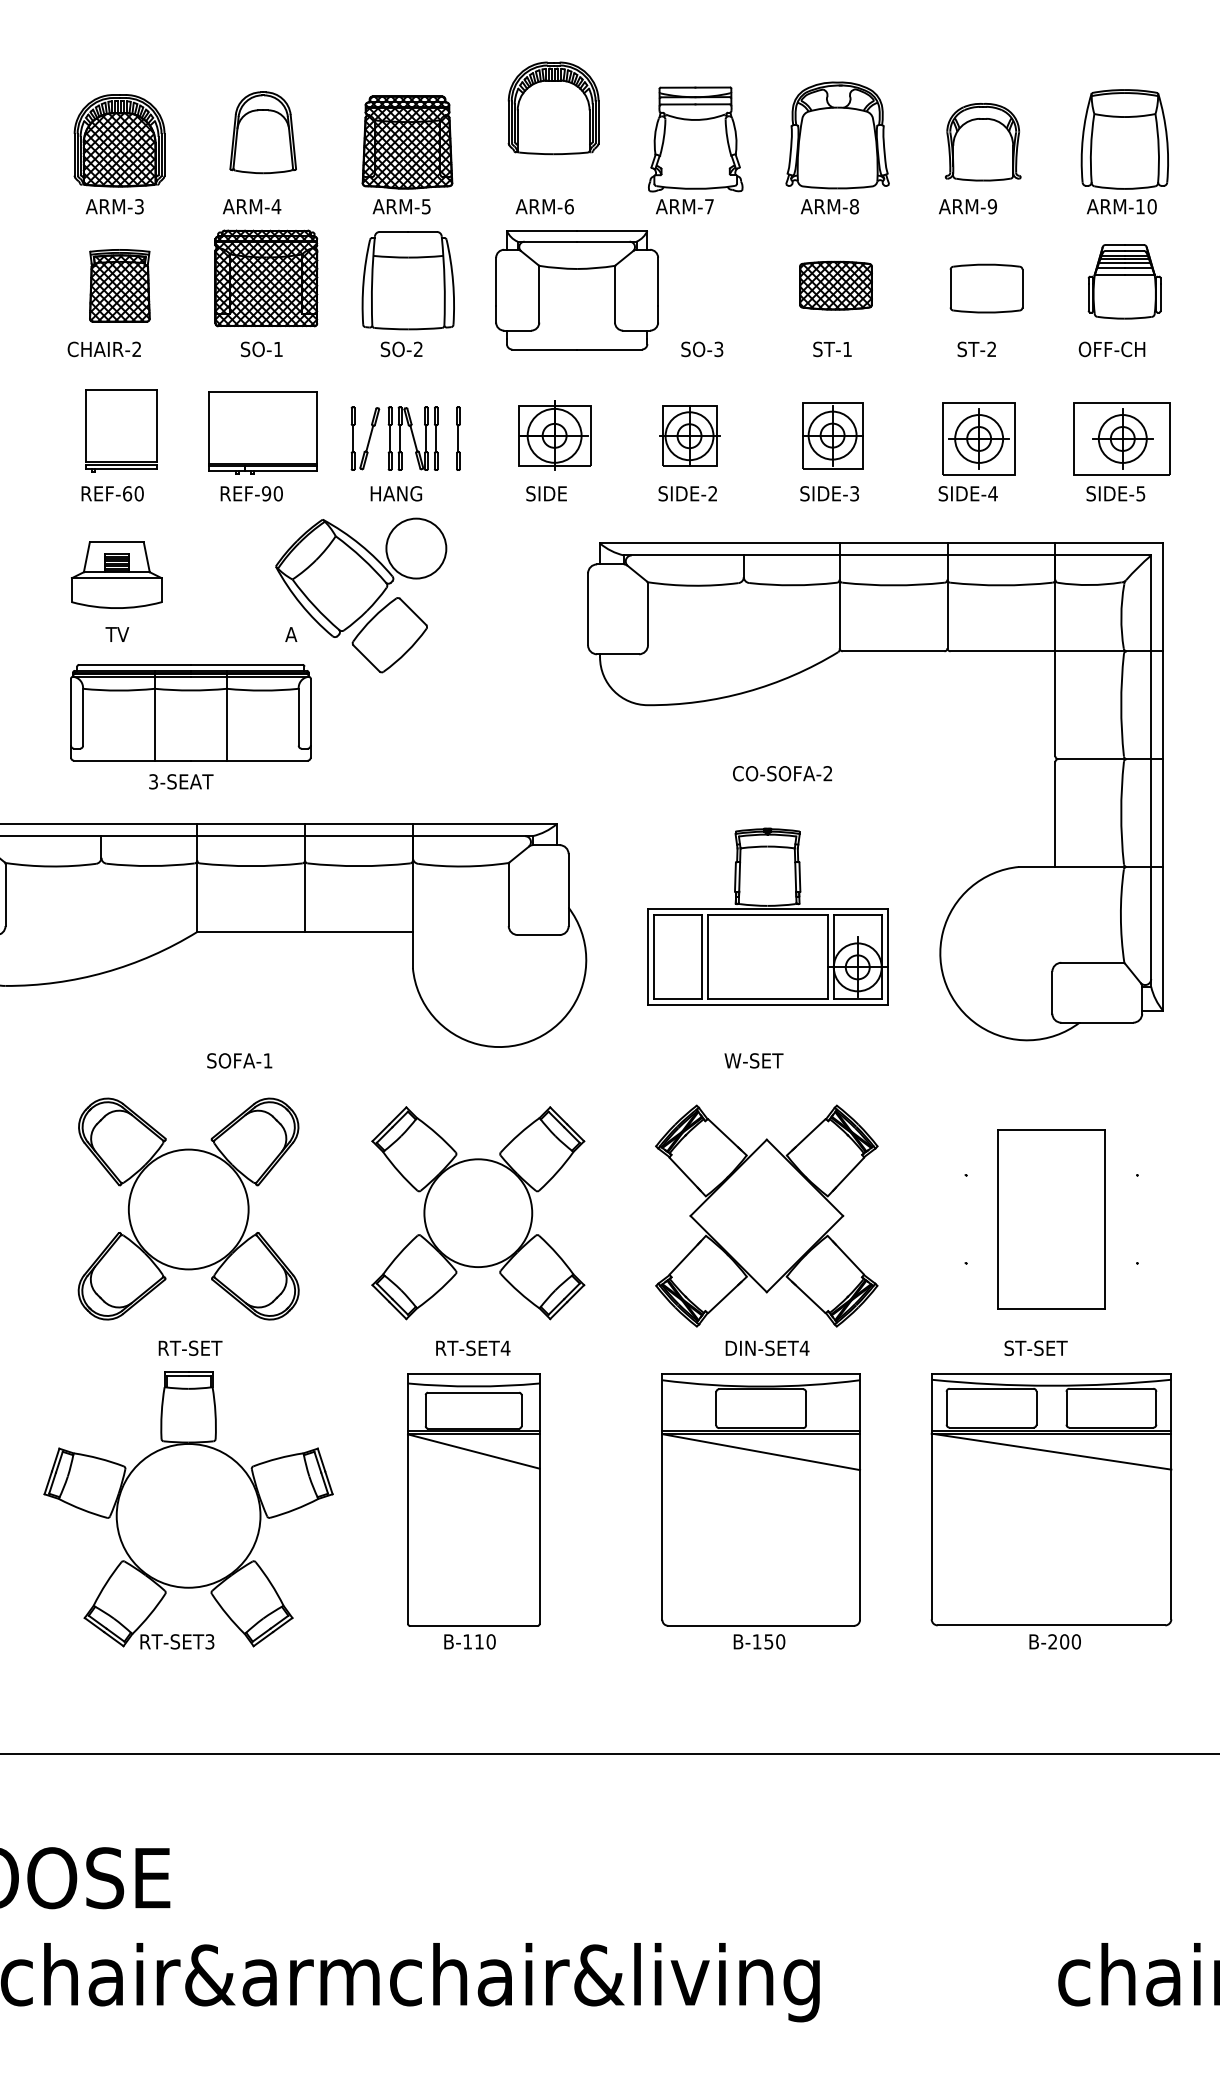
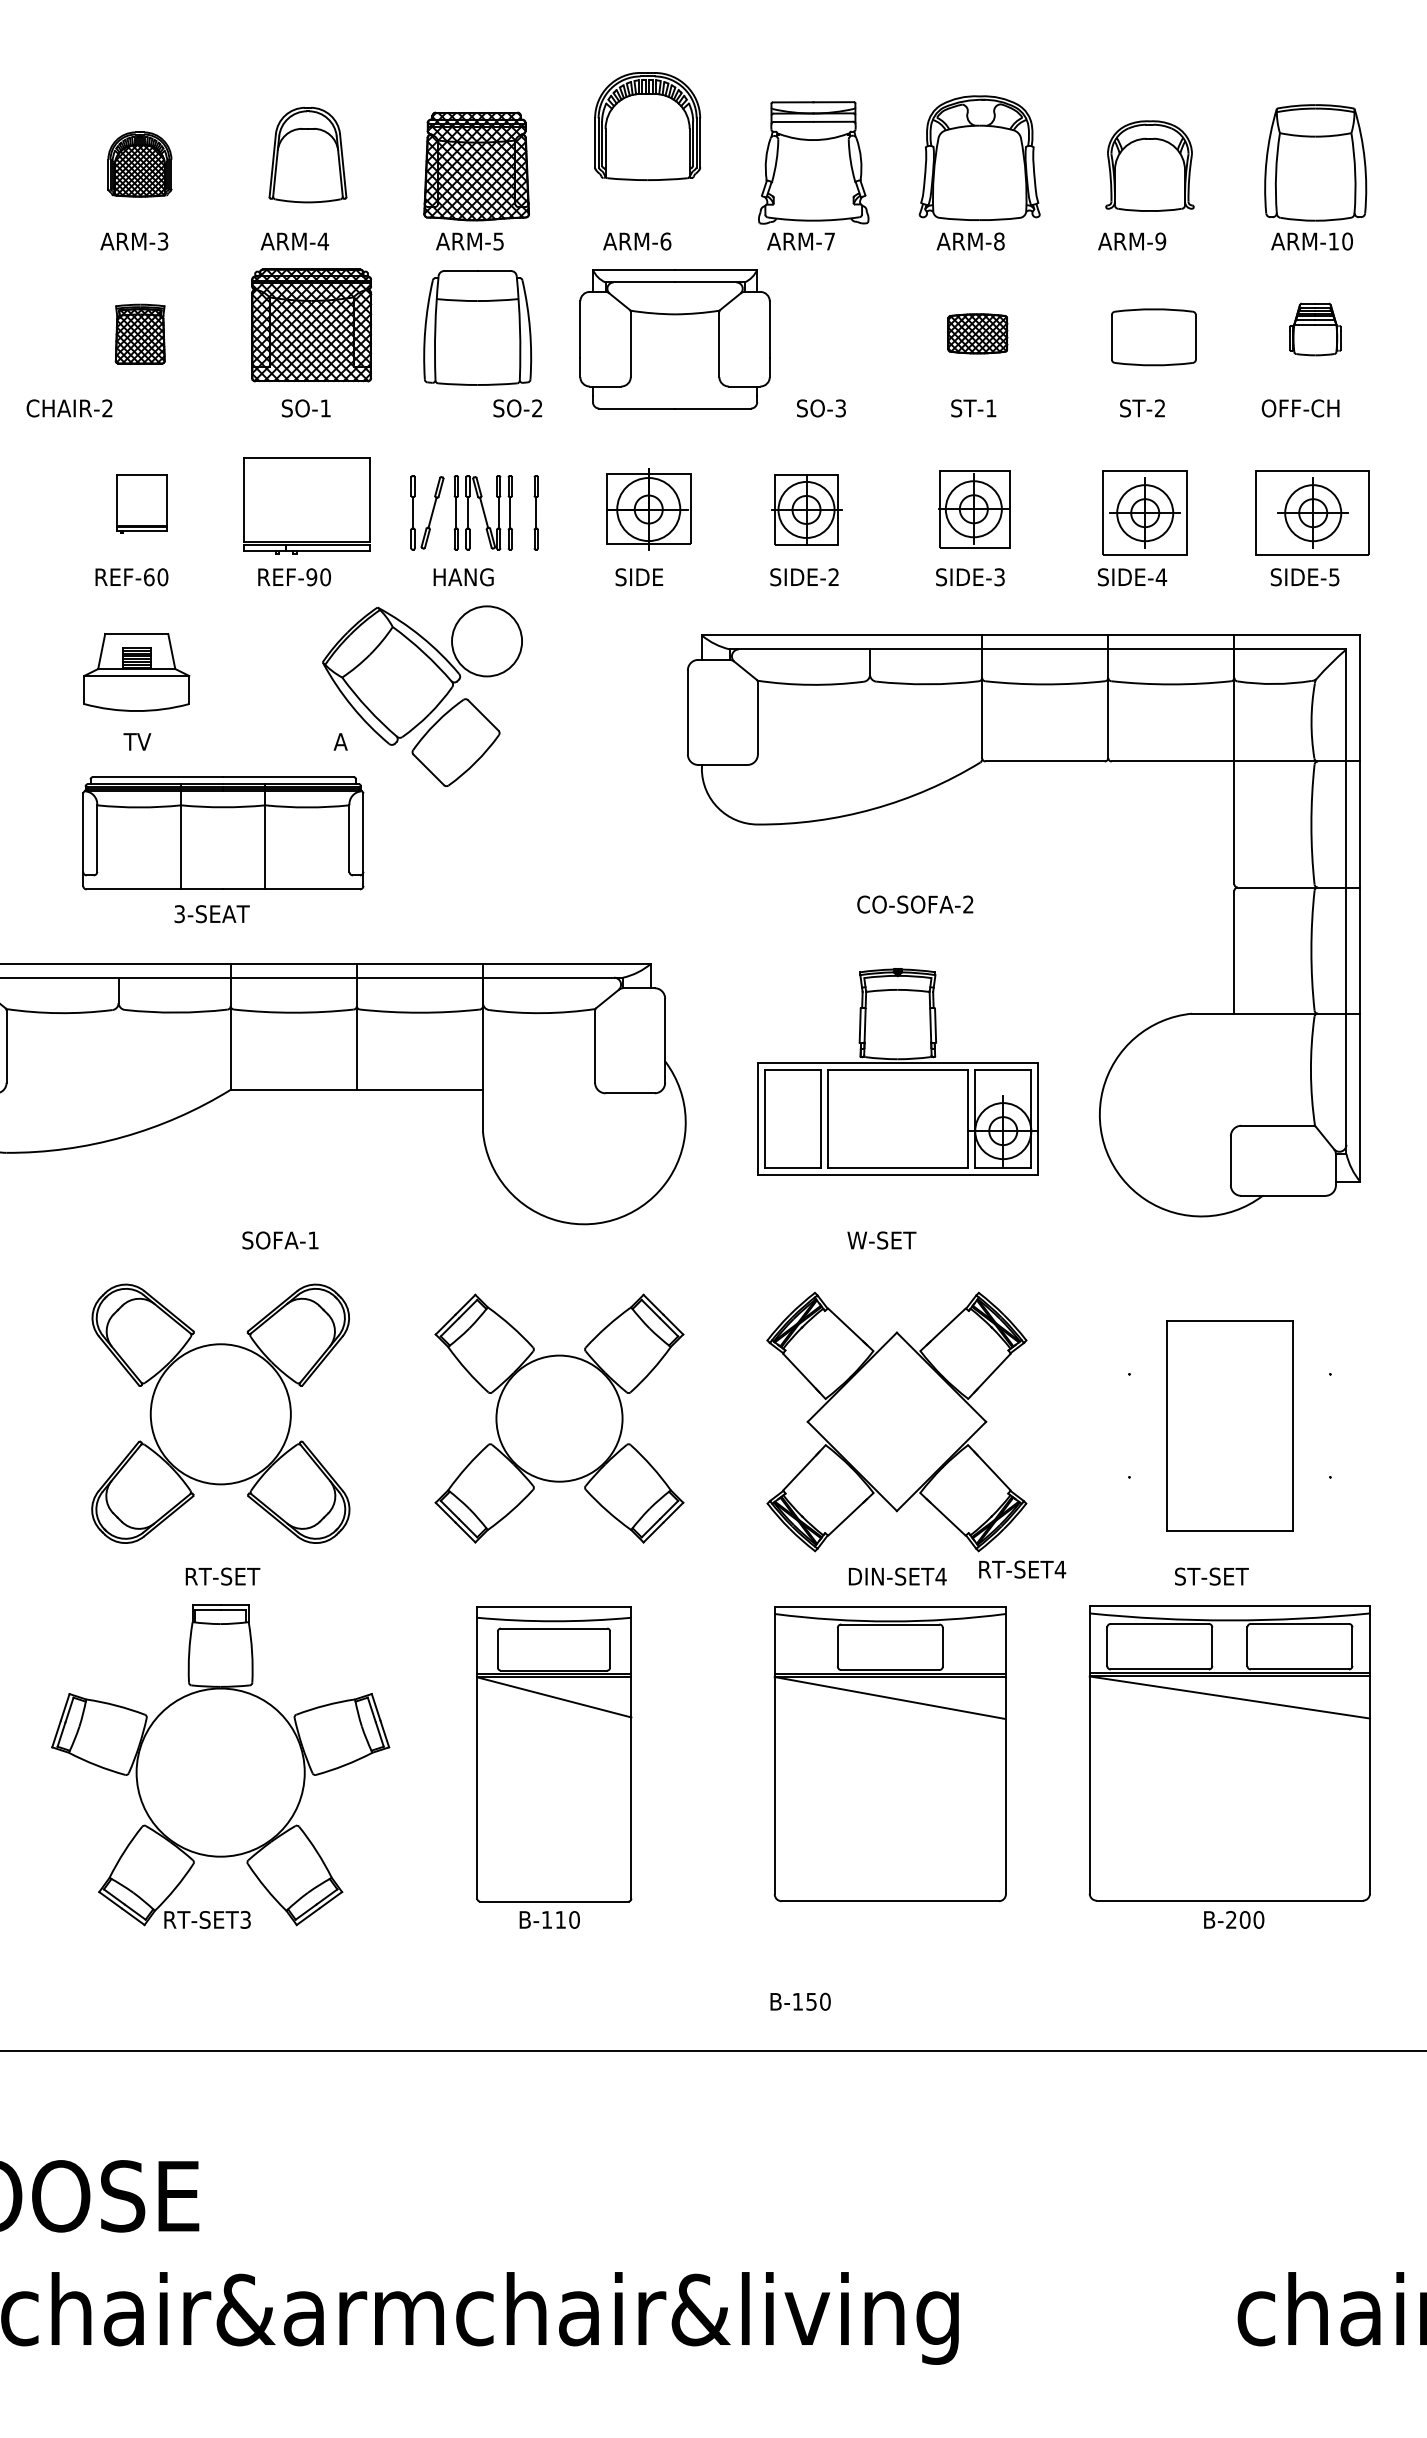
part: (119, 140) -> (139, 164), size x0.6
part: (1124, 281) -> (1315, 329), size x0.6
part: (119, 285) -> (139, 333), size x0.7
part: (835, 285) -> (977, 333), size x0.7
text: (103, 349) -> (68, 408), moved
text: (401, 349) -> (517, 408), moved
part: (121, 430) -> (142, 503), size x0.6
text: (473, 1347) -> (1022, 1568), moved
text: (759, 1641) -> (800, 2001), moved

